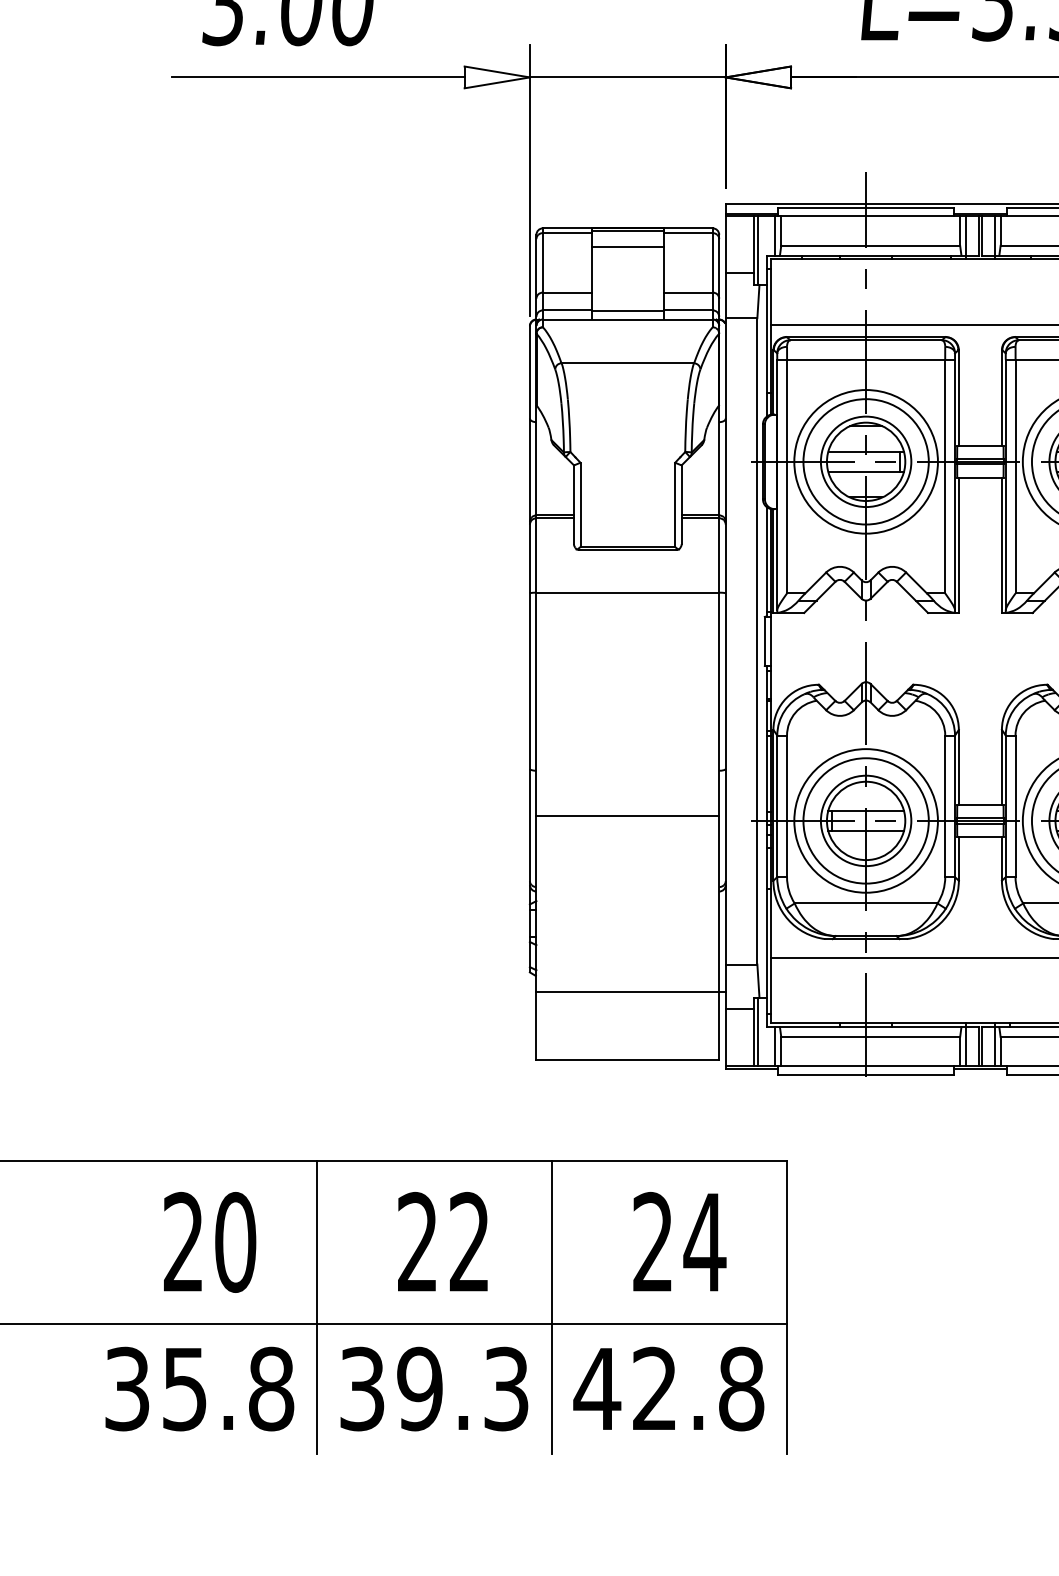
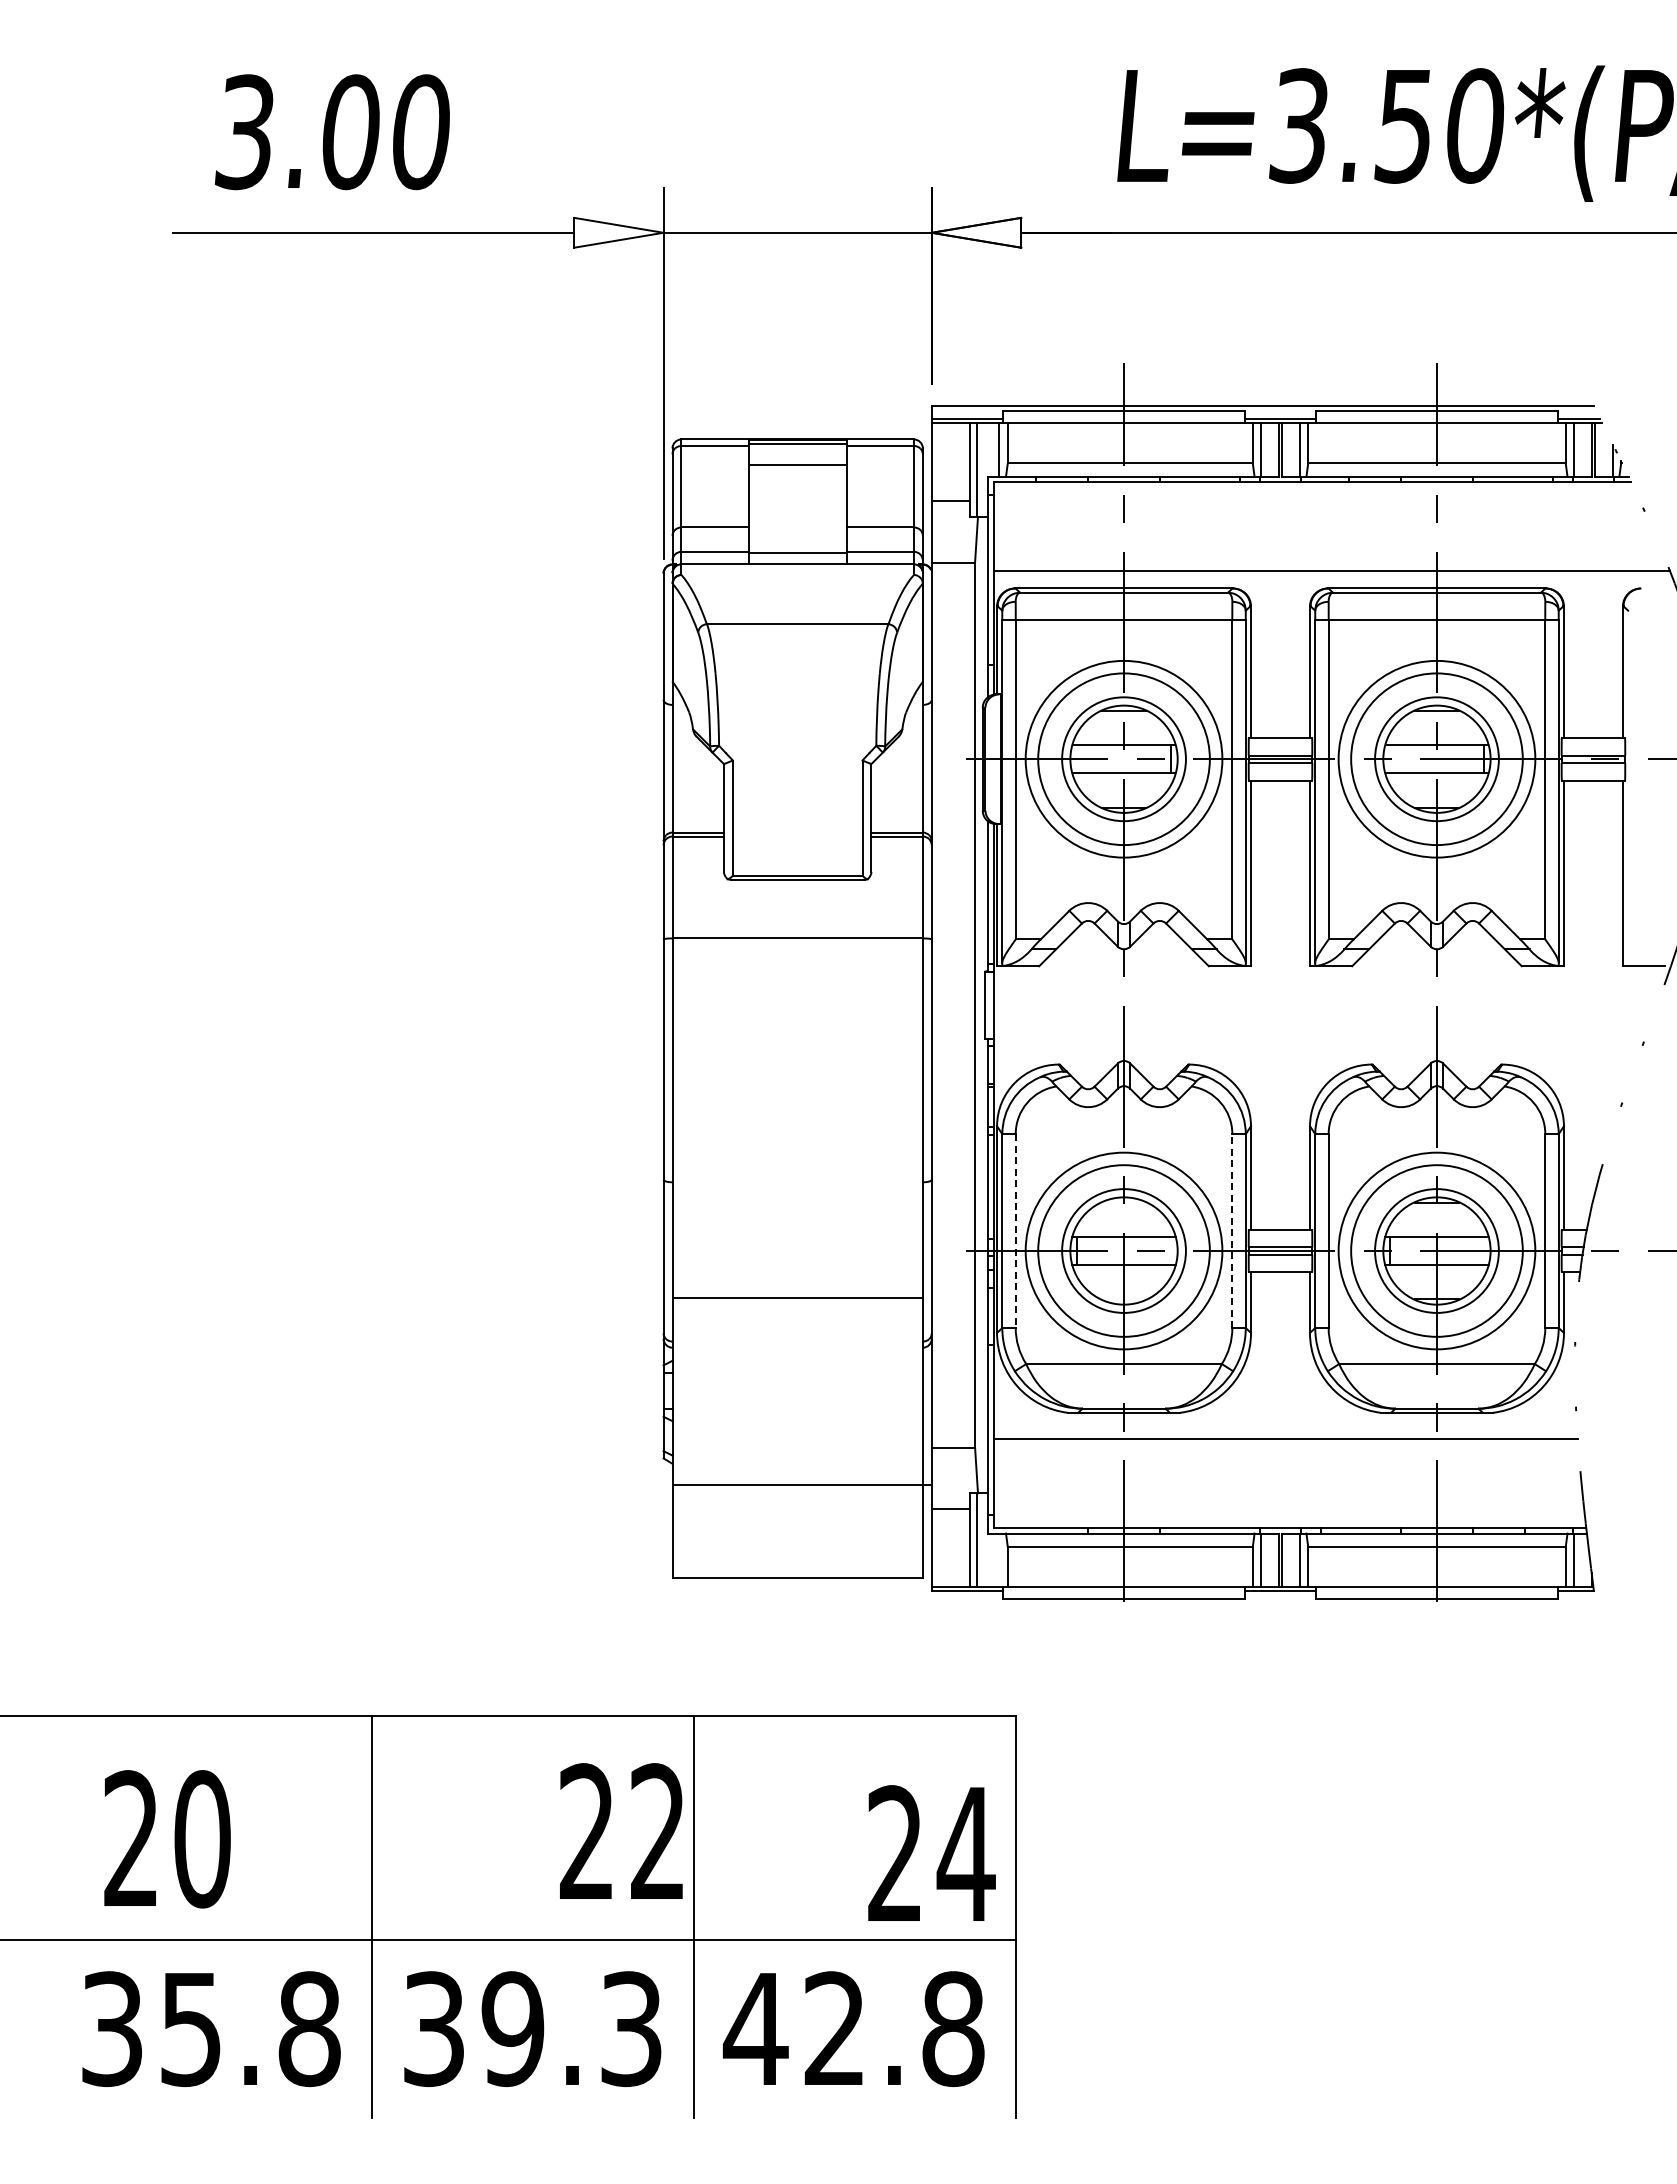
line: (786, 806) -> (1015, 1231), solid -> dashed
line: (945, 806) -> (1232, 1231), solid -> dashed
line: (627, 815) -> (797, 1297), moved
line: (774, 1046) -> (998, 1560), removed
text: (442, 1241) -> (621, 1830), moved
text: (679, 1241) -> (931, 1852), moved
text: (210, 1242) -> (167, 1839), moved

